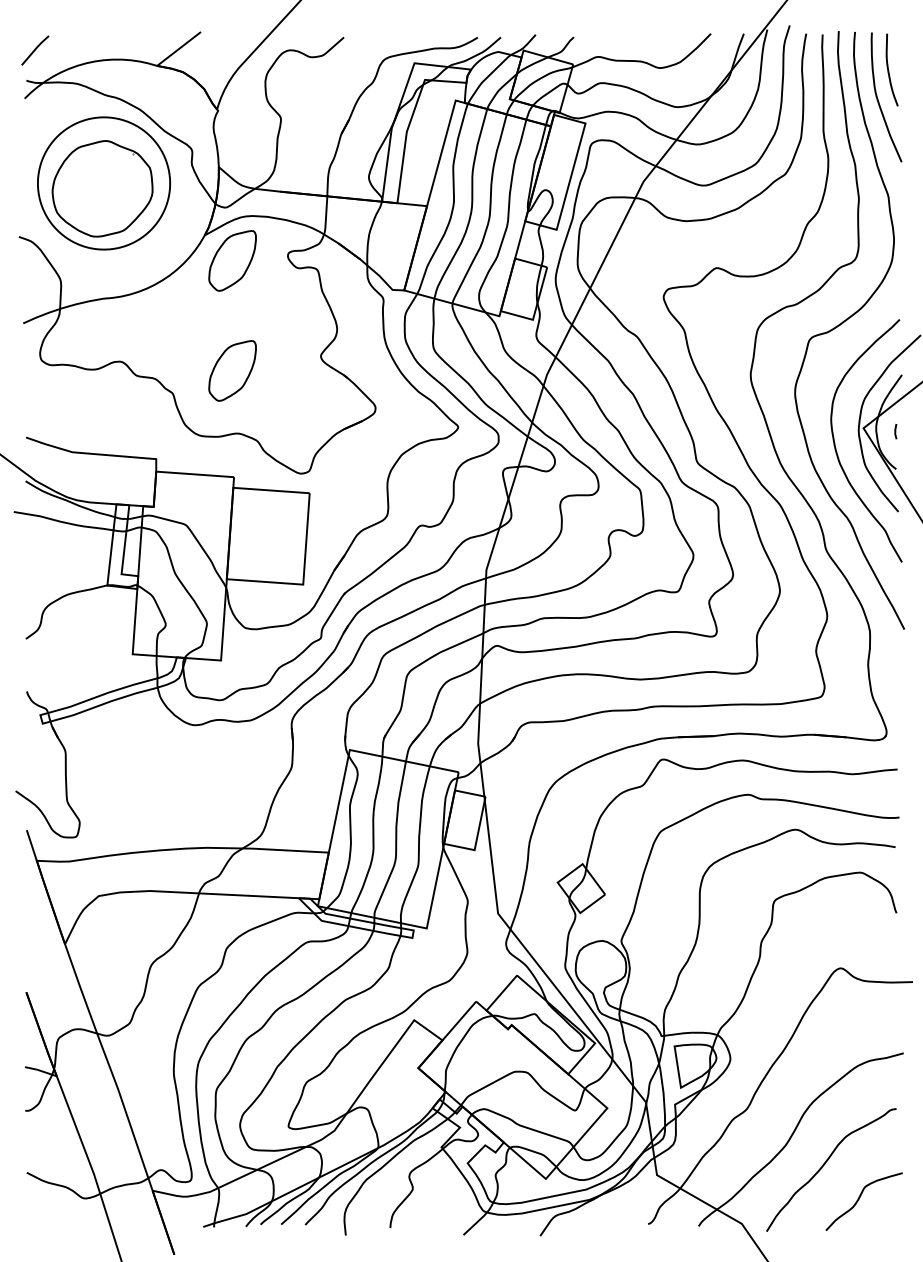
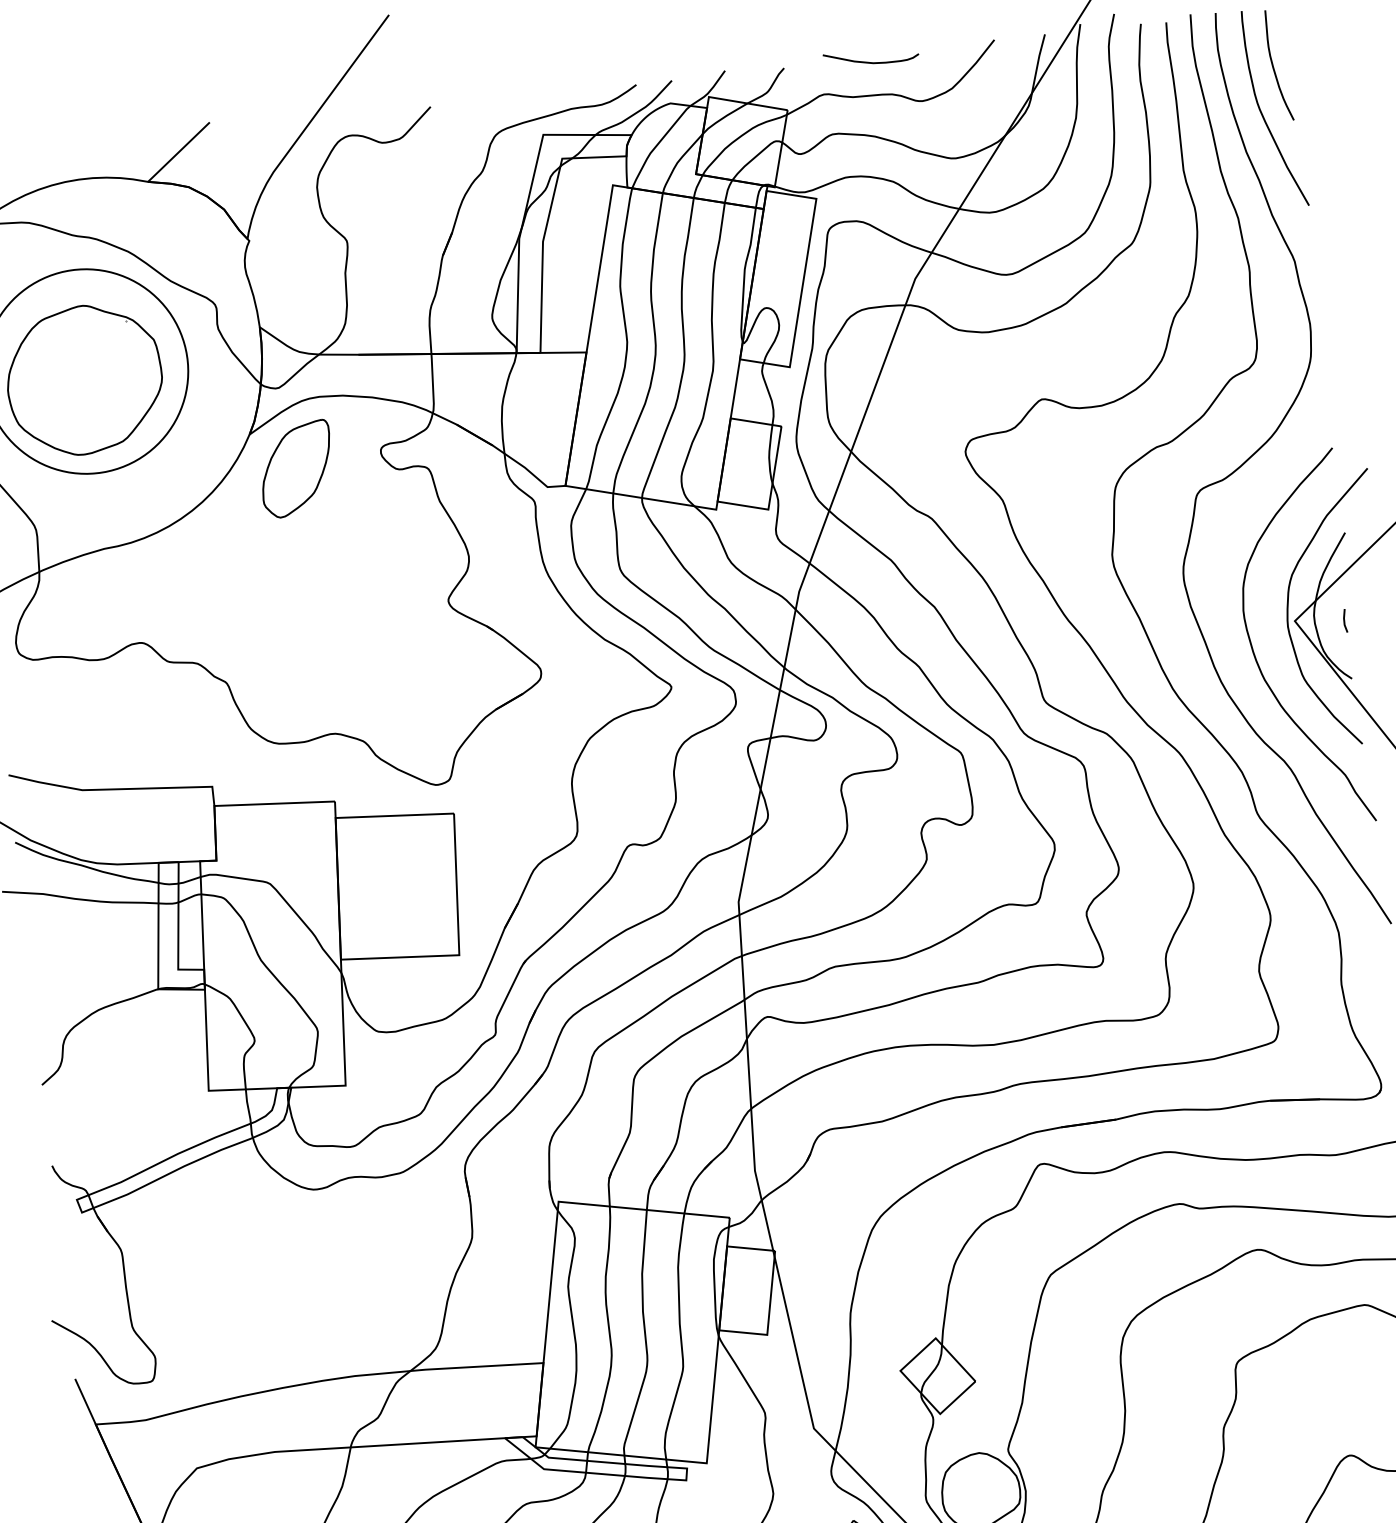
curve: (628, 38) -> (868, 60), added
part: (232, 370) -> (314, 637), removed

